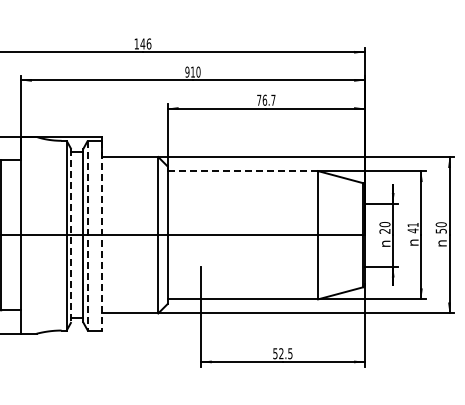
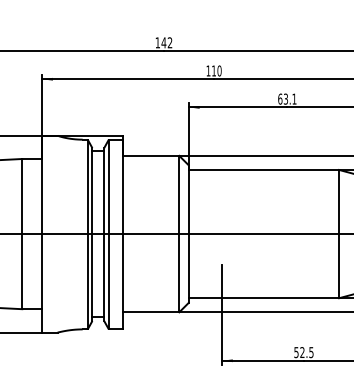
text: (148, 43) -> (169, 42), 146 -> 142
text: (187, 71) -> (208, 70), 910 -> 110
text: (266, 99) -> (287, 98), 76.7 -> 63.1
line: (243, 171) -> (264, 170), dashed -> solid
line: (87, 235) -> (108, 234), dashed -> solid
line: (102, 235) -> (123, 234), dashed -> solid
line: (71, 236) -> (92, 235), dashed -> solid

